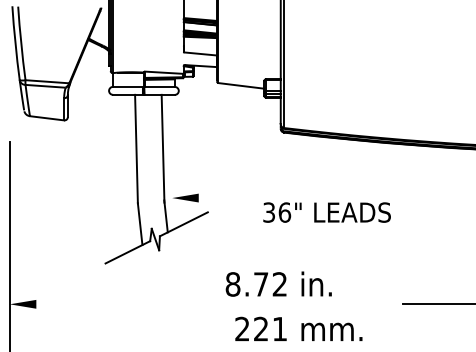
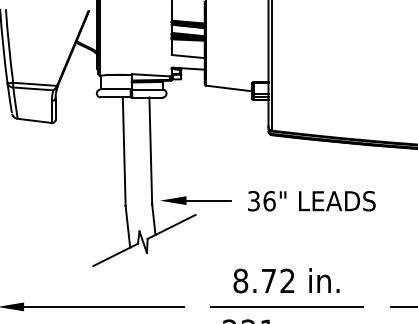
line: (220, 198) -> (208, 201), added
text: (326, 212) -> (311, 201), moved
text: (278, 283) -> (286, 280), moved
line: (115, 304) -> (103, 307), added
line: (299, 304) -> (287, 307), added

